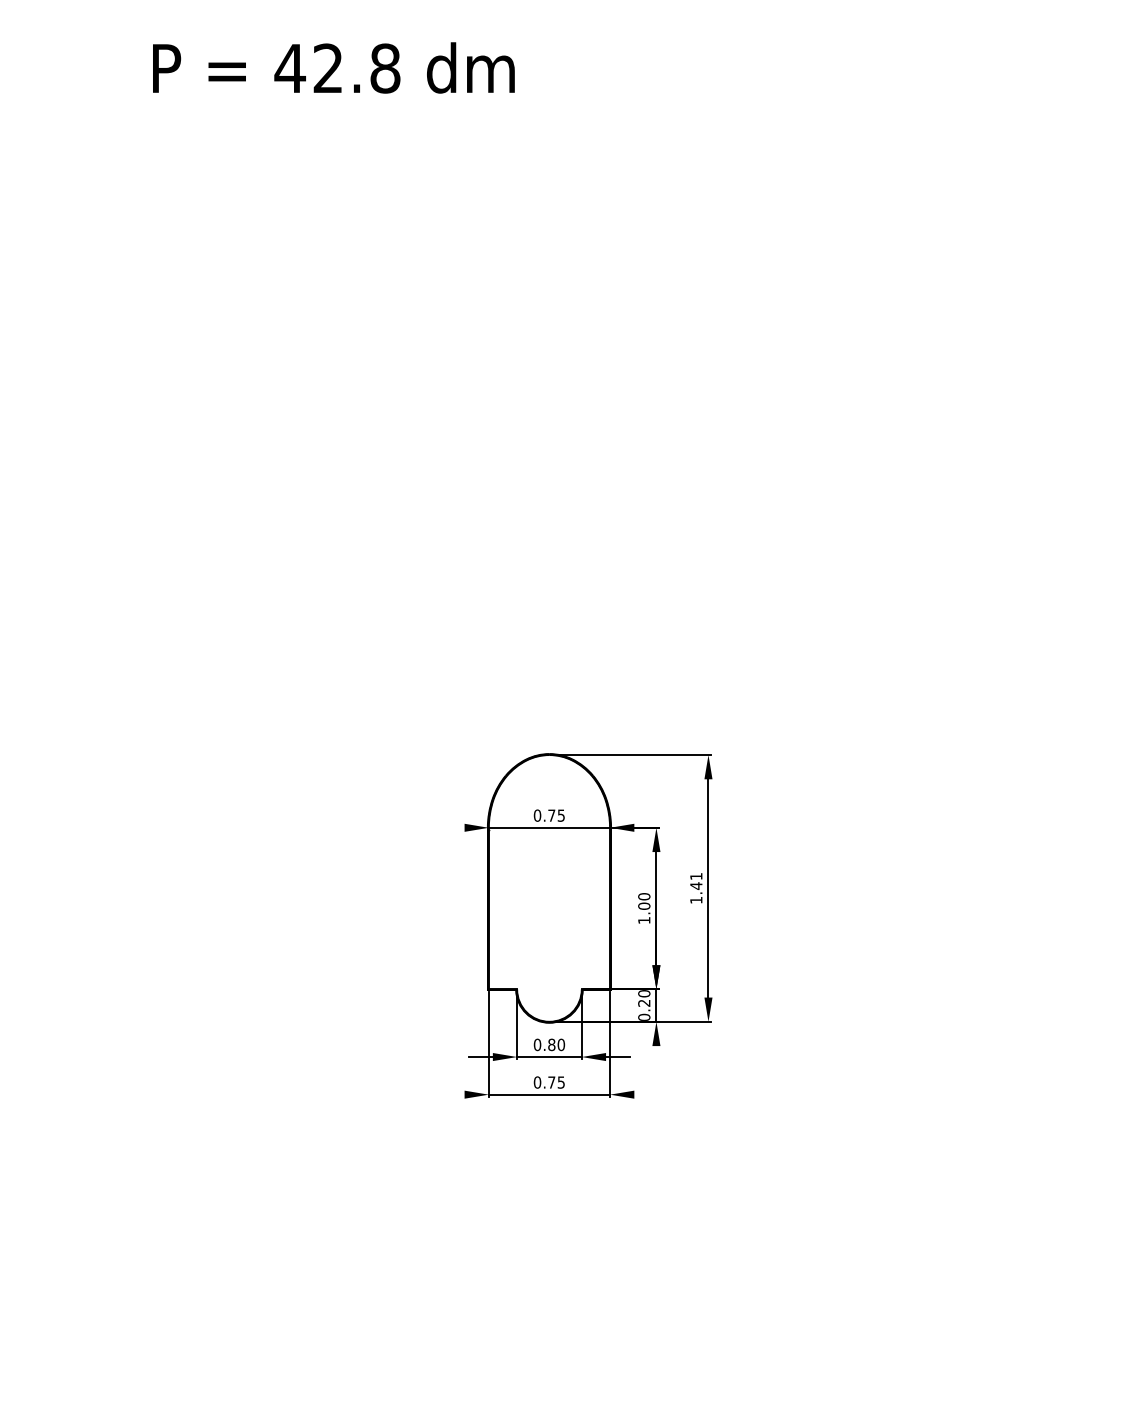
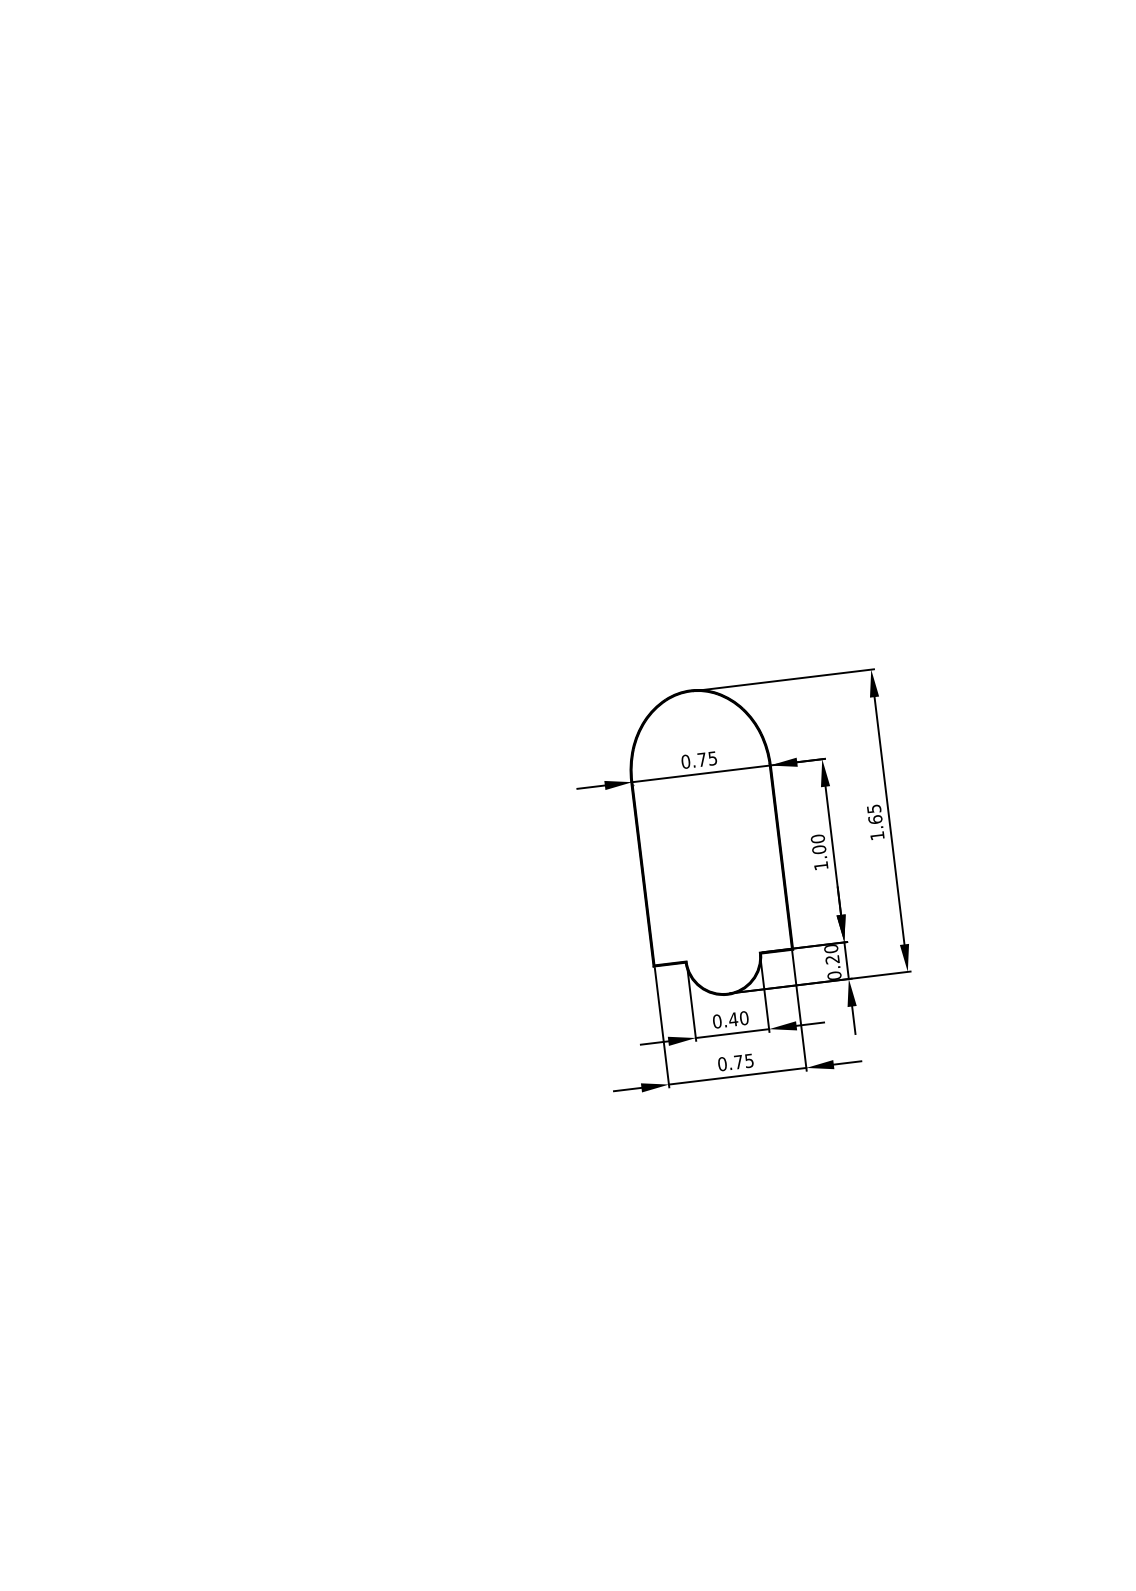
line: (452, 827) -> (591, 786), added
text: (696, 881) -> (875, 814), 1.41 -> 1.65
text: (551, 1044) -> (733, 1019), 0.80 -> 0.40
line: (656, 1058) -> (853, 1020), added
line: (452, 1094) -> (627, 1089), added
line: (646, 1094) -> (847, 1062), added

